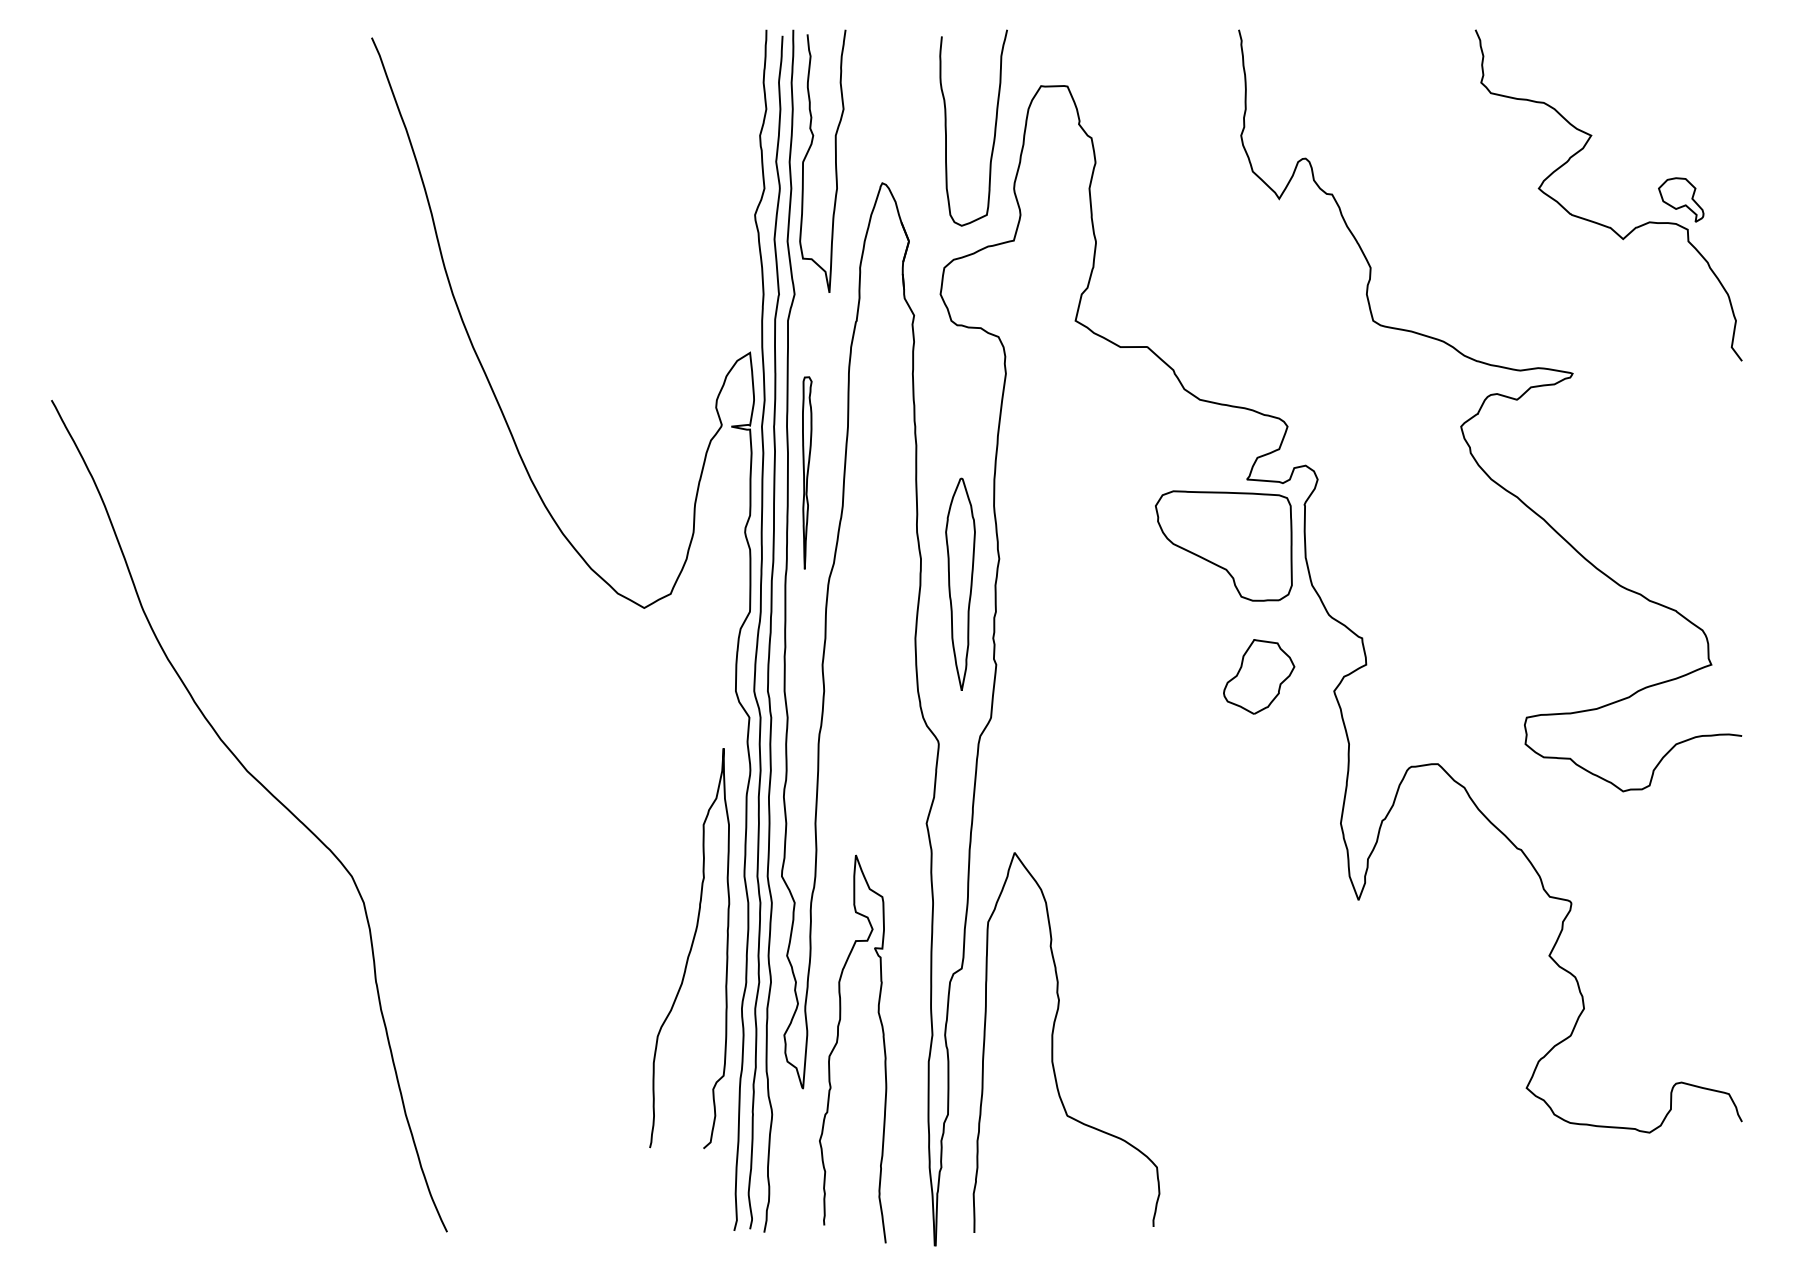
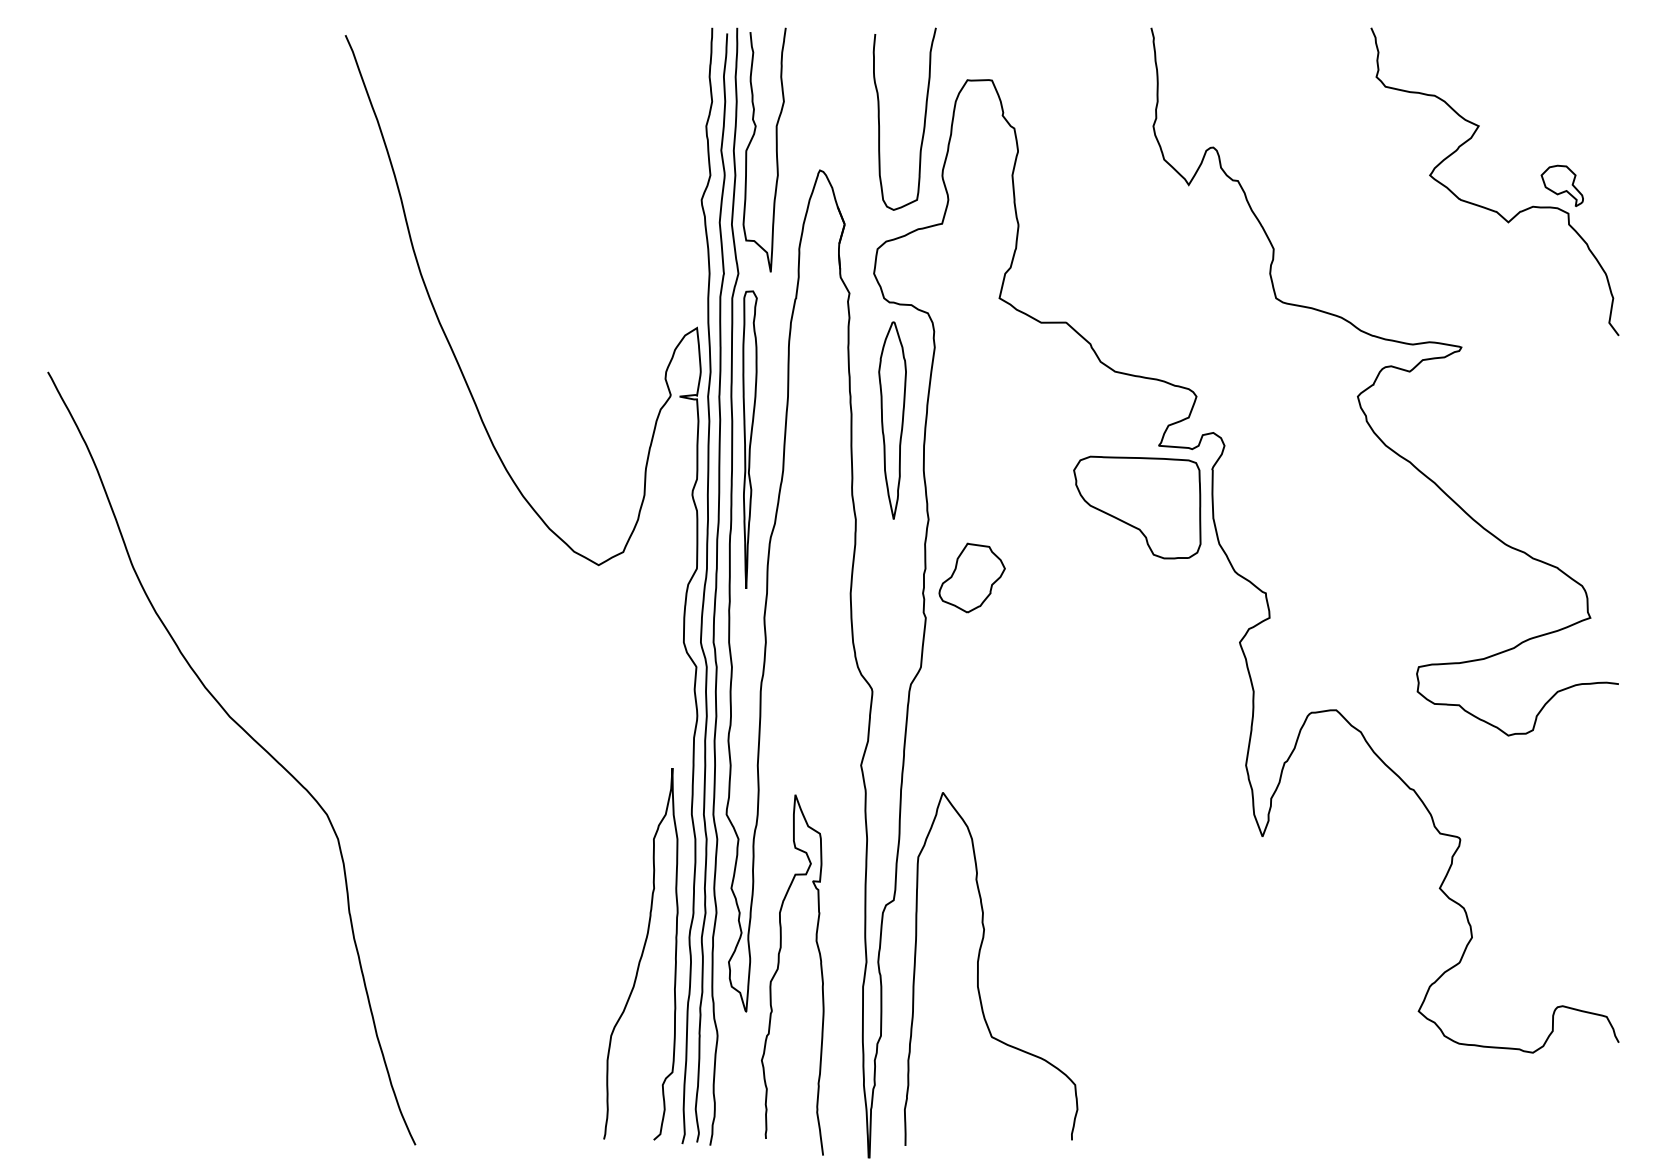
part: (807, 472) -> (750, 439), size x1.67
part: (960, 583) -> (892, 419), moved
part: (1259, 676) -> (972, 577), moved
curve: (690, 948) -> (641, 954), moved

